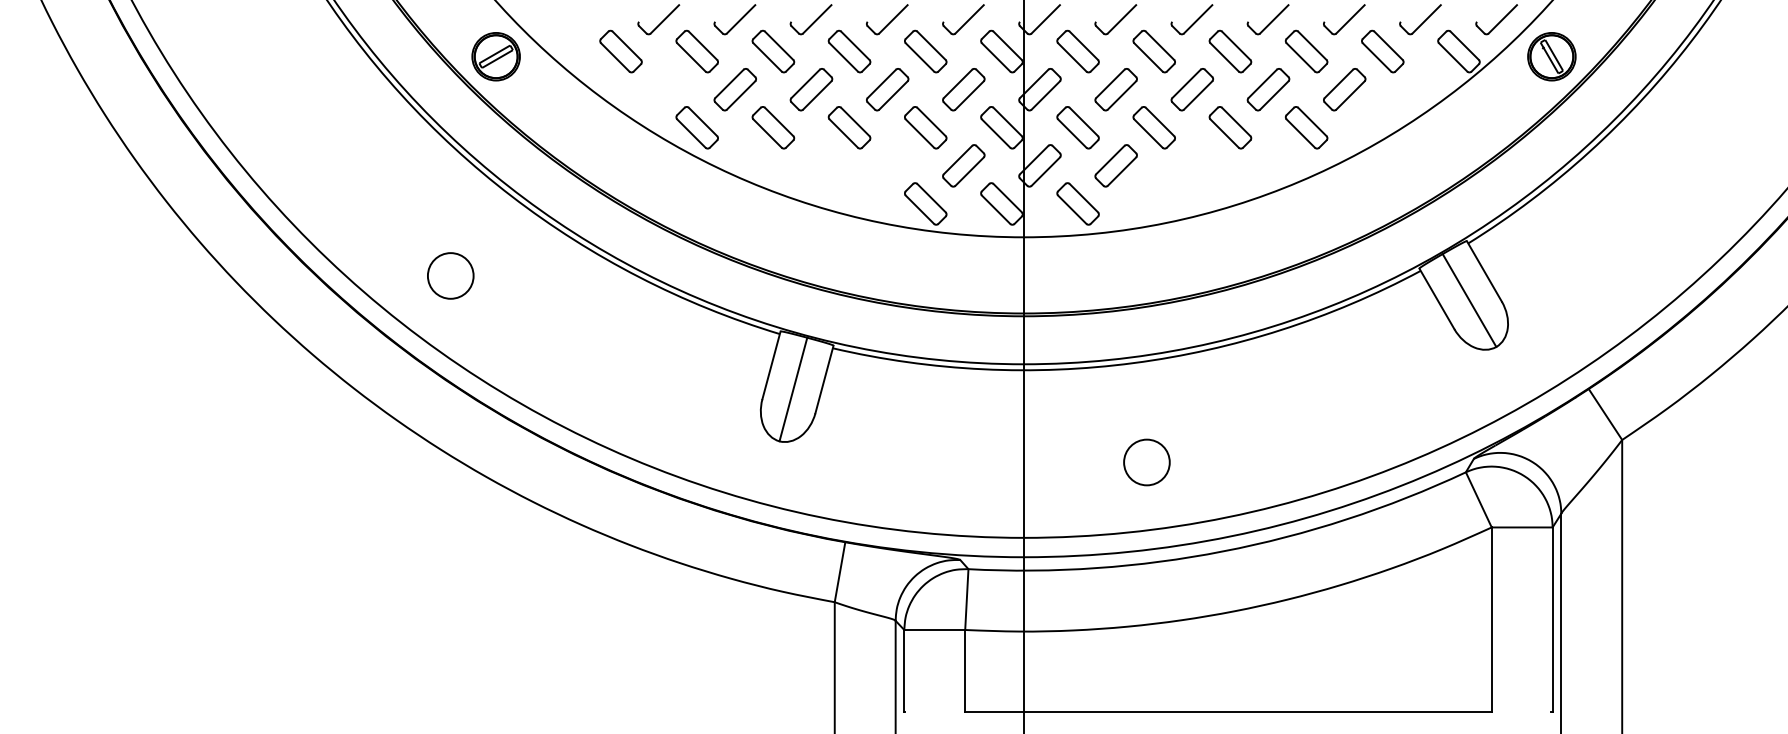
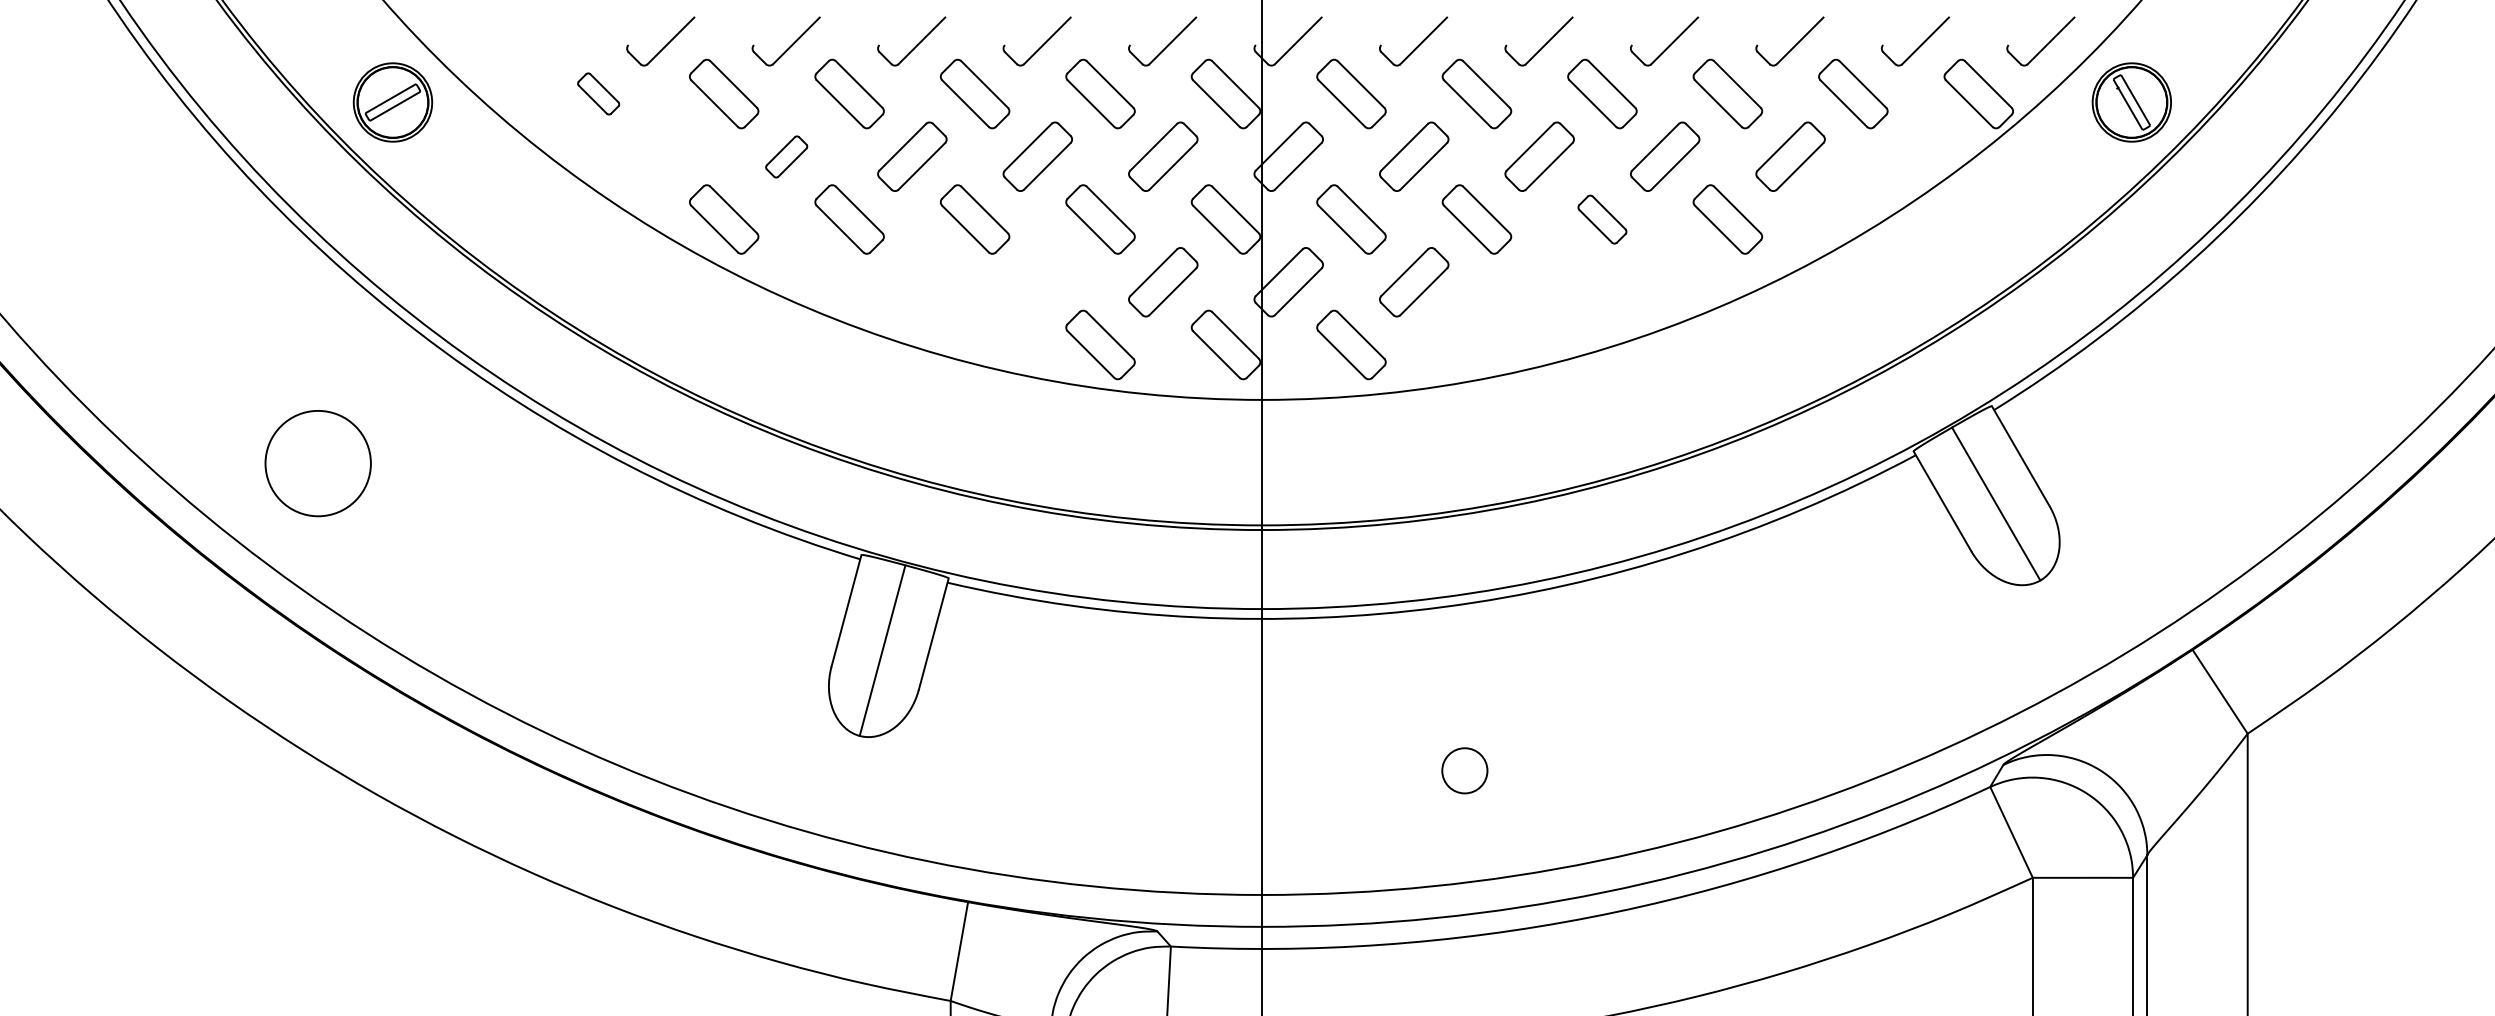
part: (620, 51) -> (597, 93), size x0.6
part: (734, 89) -> (785, 156), size x0.6
part: (1230, 127) -> (1602, 219), size x0.7
circle: (450, 275) -> (317, 462), size x1.4
circle: (1146, 462) -> (1464, 770), size x0.6

